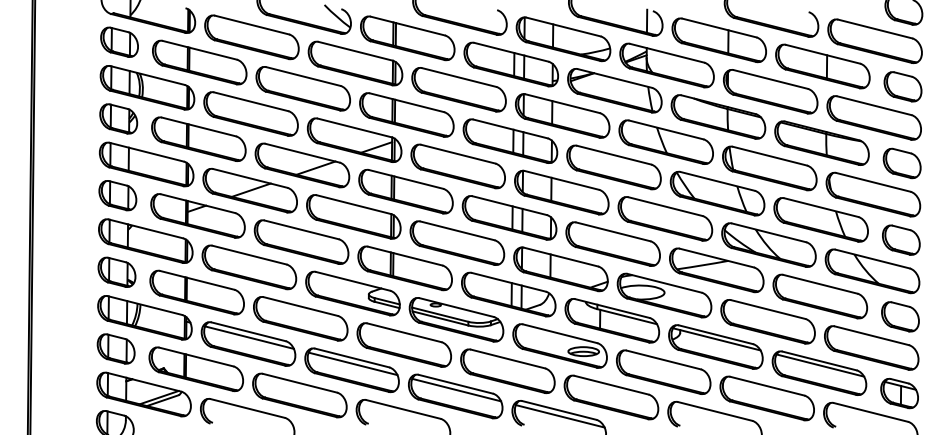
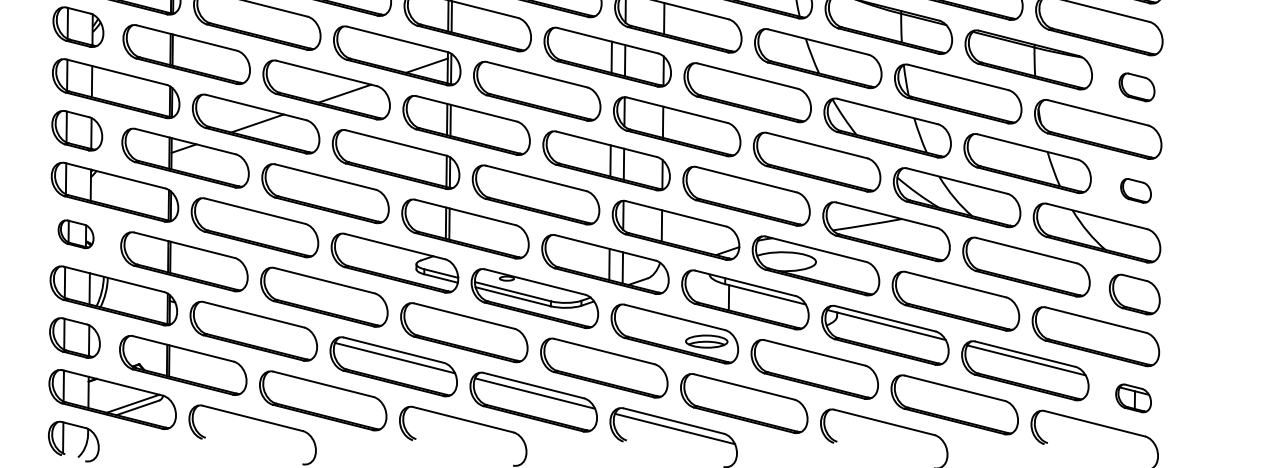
part: (901, 163) -> (1136, 87), size x0.7
part: (901, 239) -> (1136, 190), size x0.6
part: (116, 271) -> (75, 233), size x0.7
line: (249, 337) -> (255, 322), removed
part: (899, 393) -> (1133, 398), size x0.7

